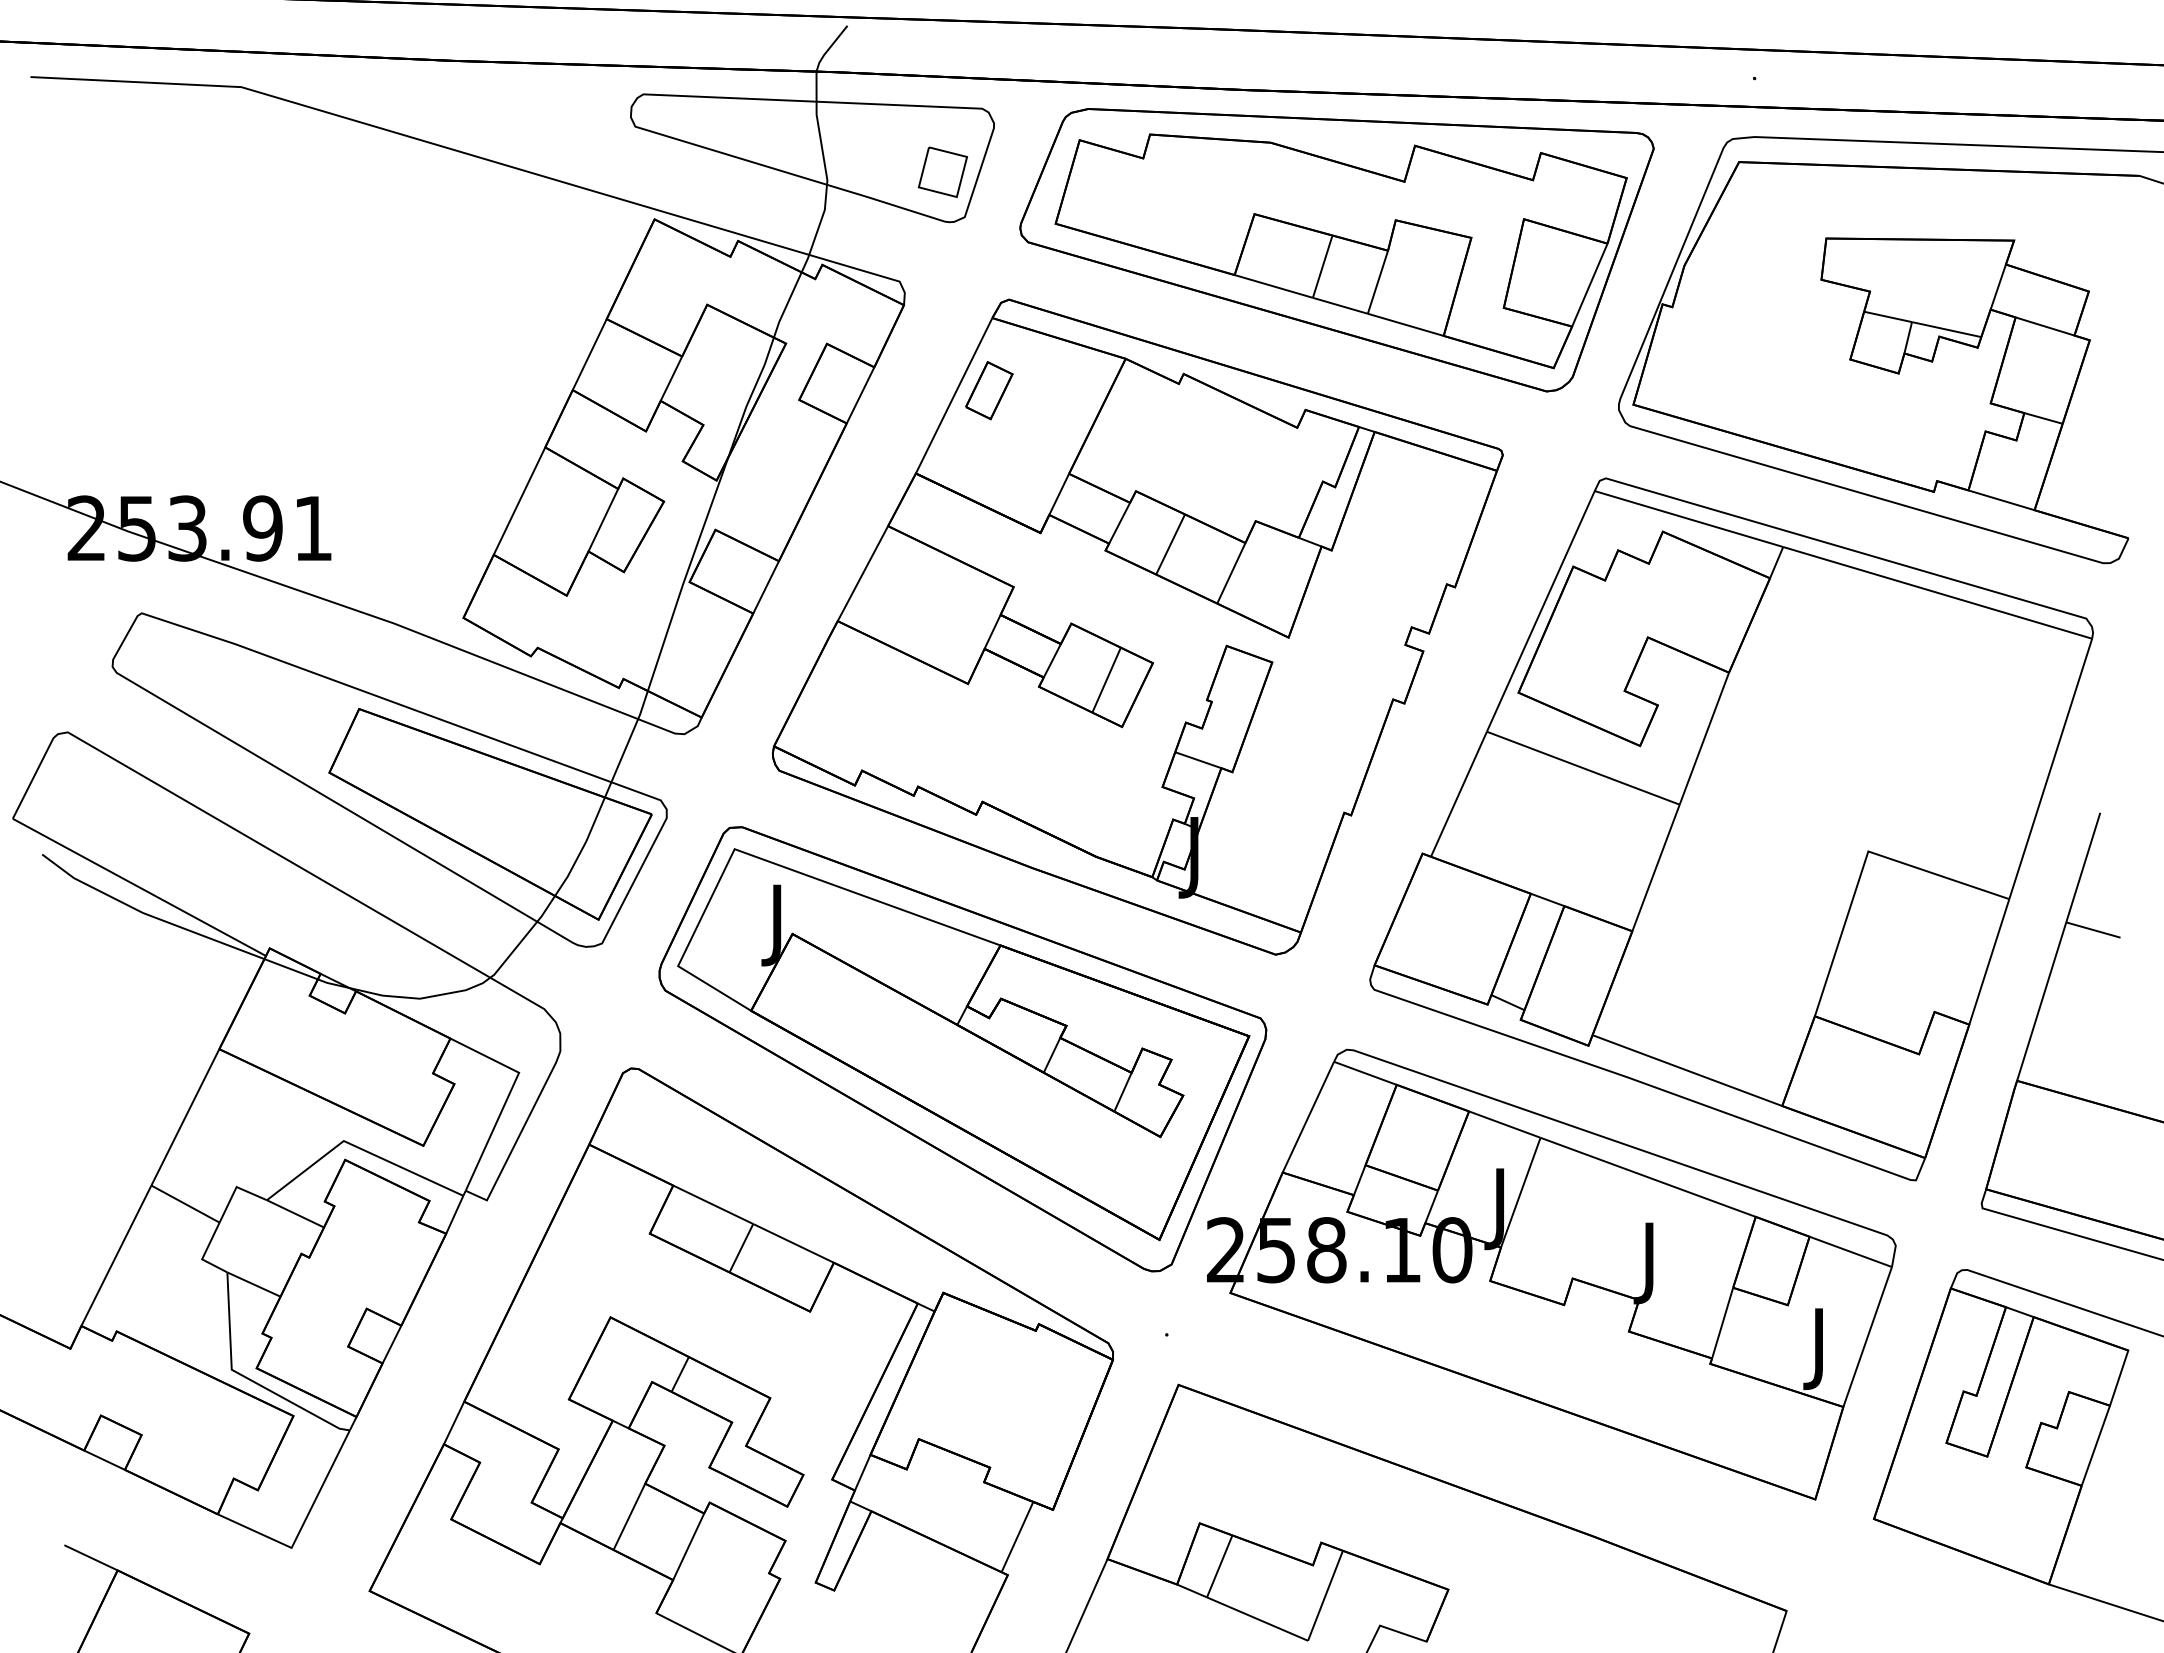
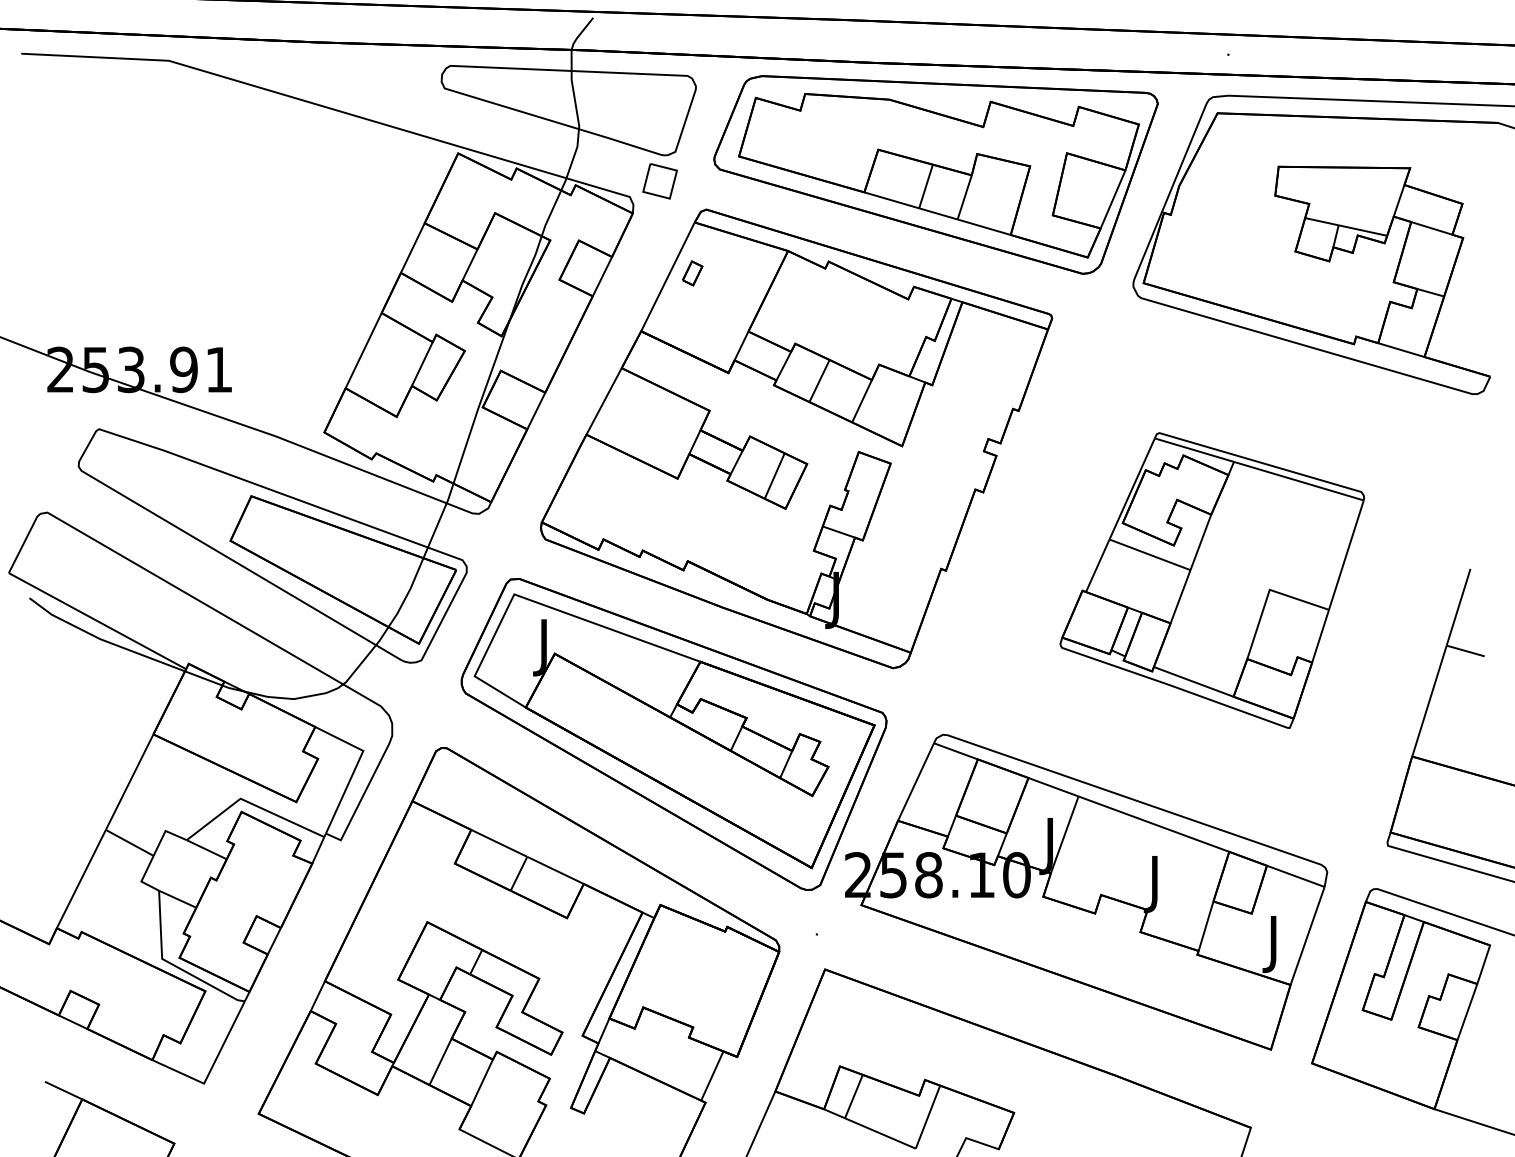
part: (942, 171) -> (659, 180), moved
part: (989, 390) -> (692, 273), size x0.6
part: (1731, 829) -> (1212, 580), size x0.6

